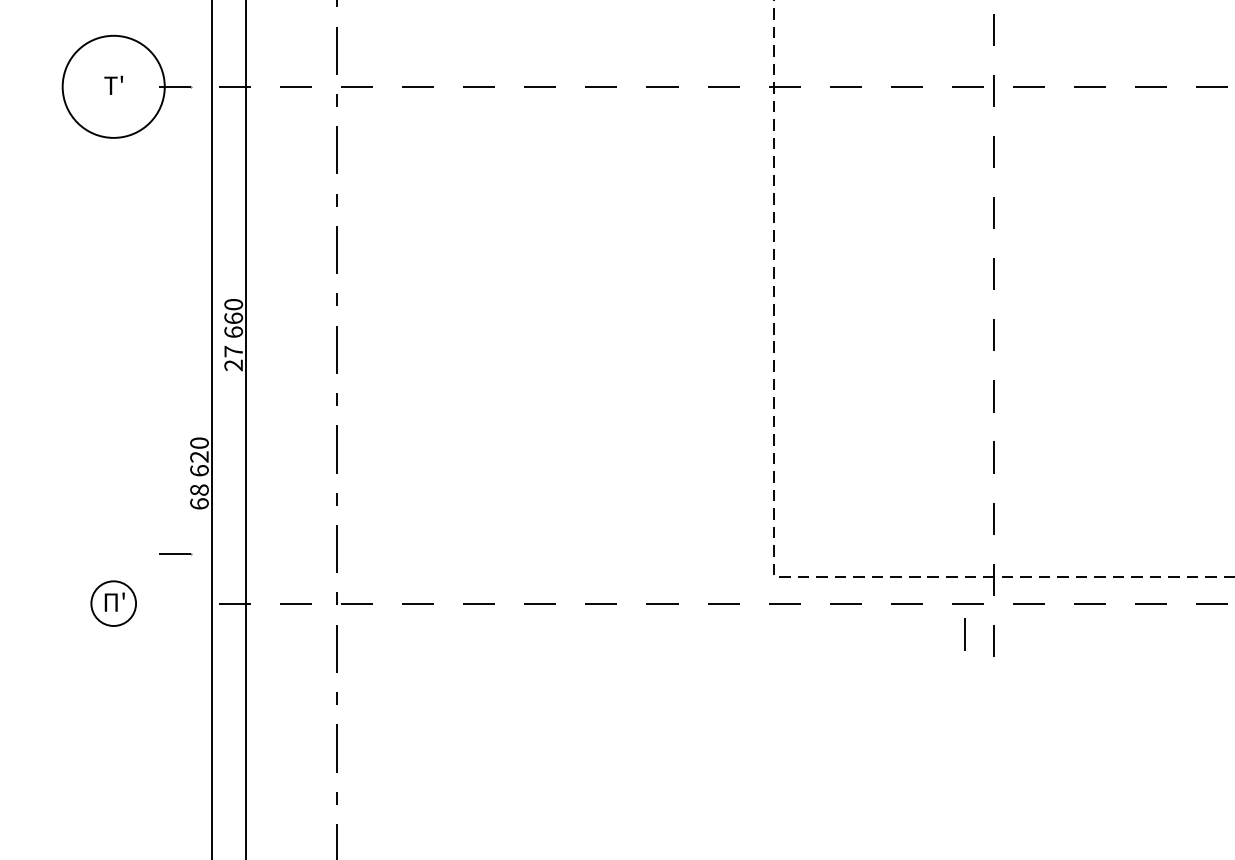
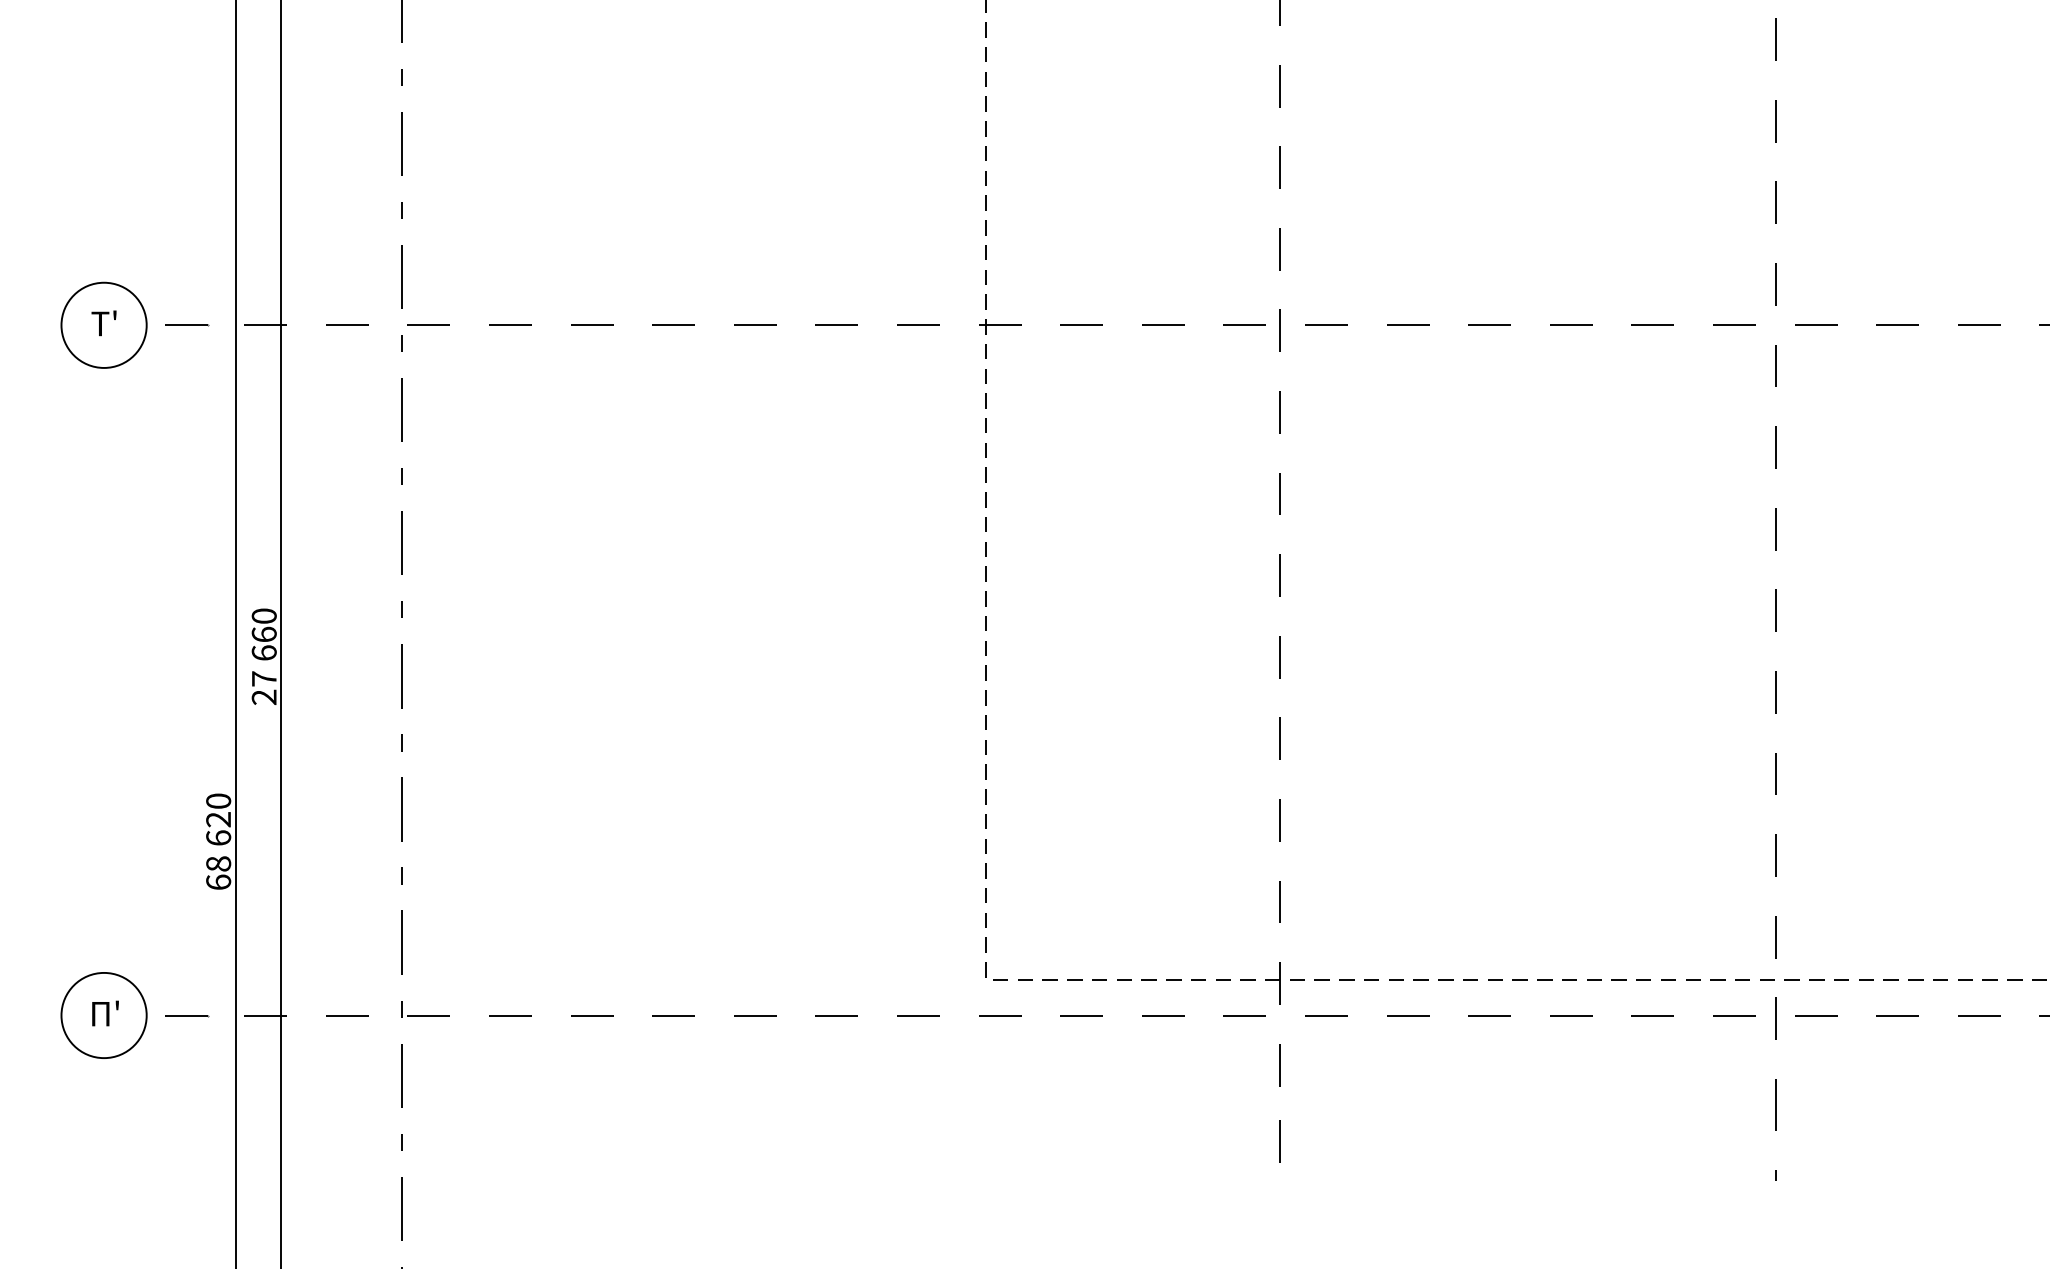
circle: (113, 86) -> (103, 324), size x0.62
line: (176, 554) -> (187, 1016), moved
circle: (113, 603) -> (103, 1015), size x1.43
line: (965, 634) -> (1279, 1141), moved

